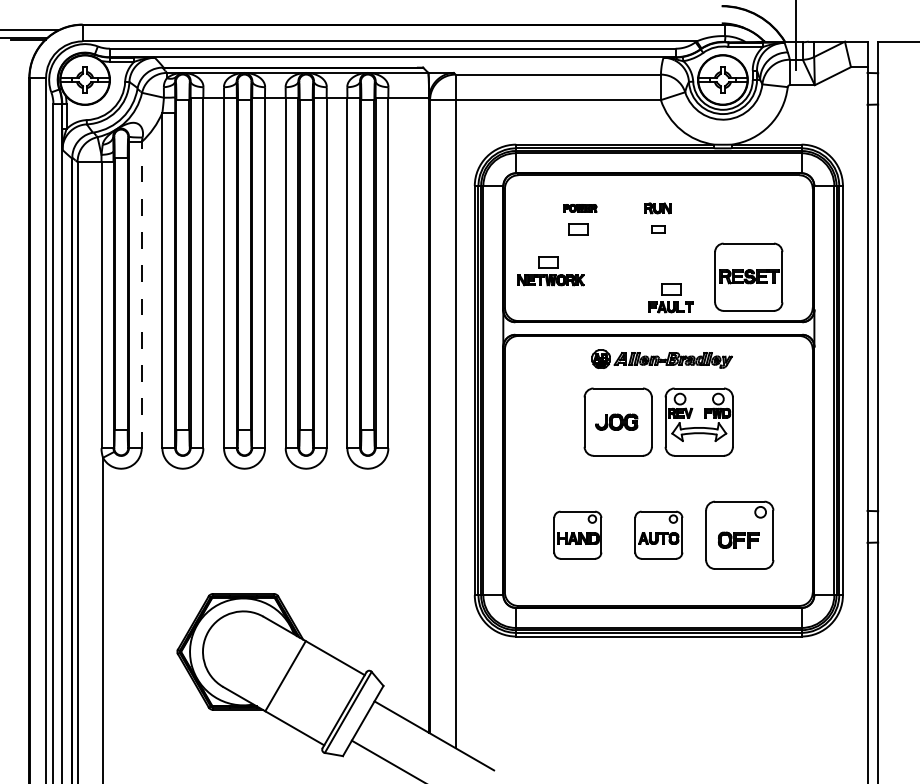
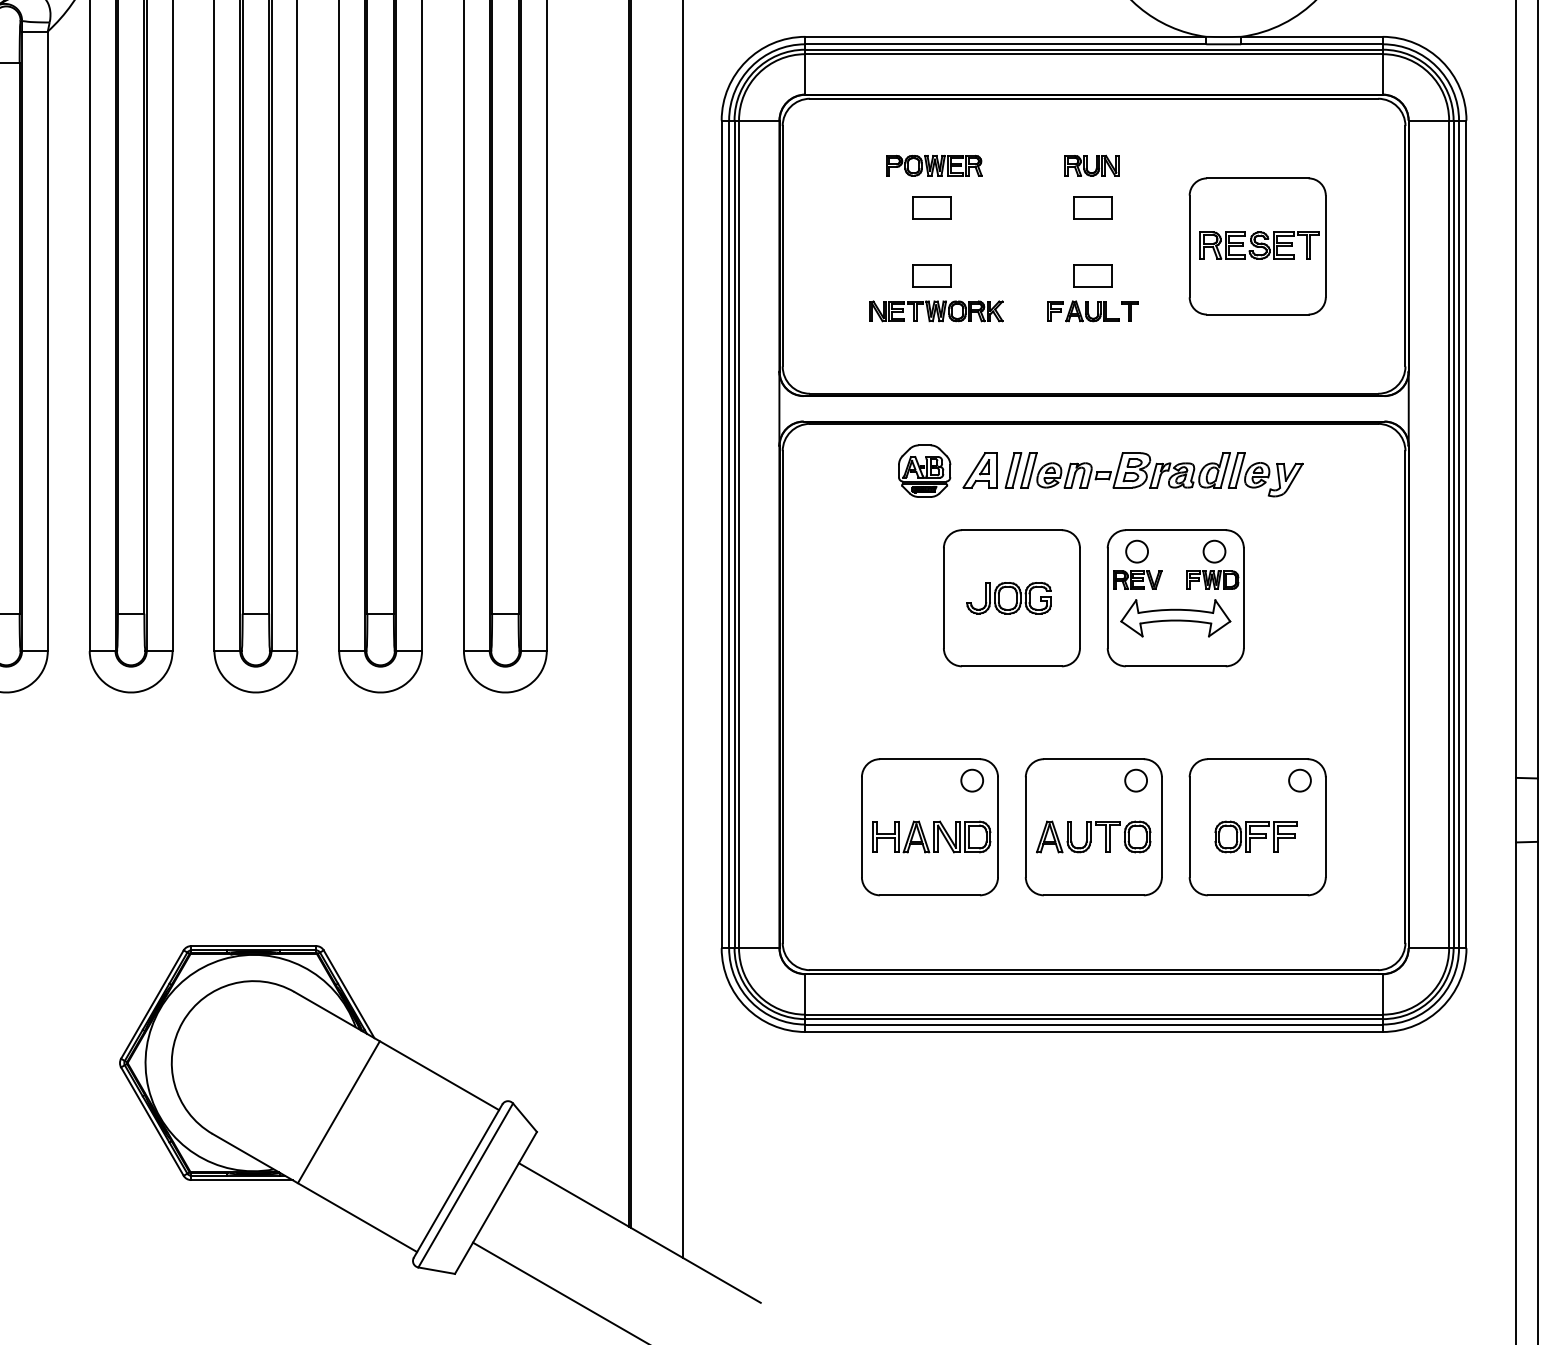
part: (580, 208) -> (935, 166), size x1.43
part: (658, 229) -> (1093, 208), size x1.43
part: (550, 271) -> (935, 293), moved
part: (748, 276) -> (1257, 244), moved
line: (141, 294) -> (47, 340), dashed -> solid
part: (670, 298) -> (1091, 293), moved
part: (661, 358) -> (1099, 469), size x1.43
part: (577, 534) -> (929, 825), size x1.43
part: (658, 534) -> (1093, 825), size x1.43

